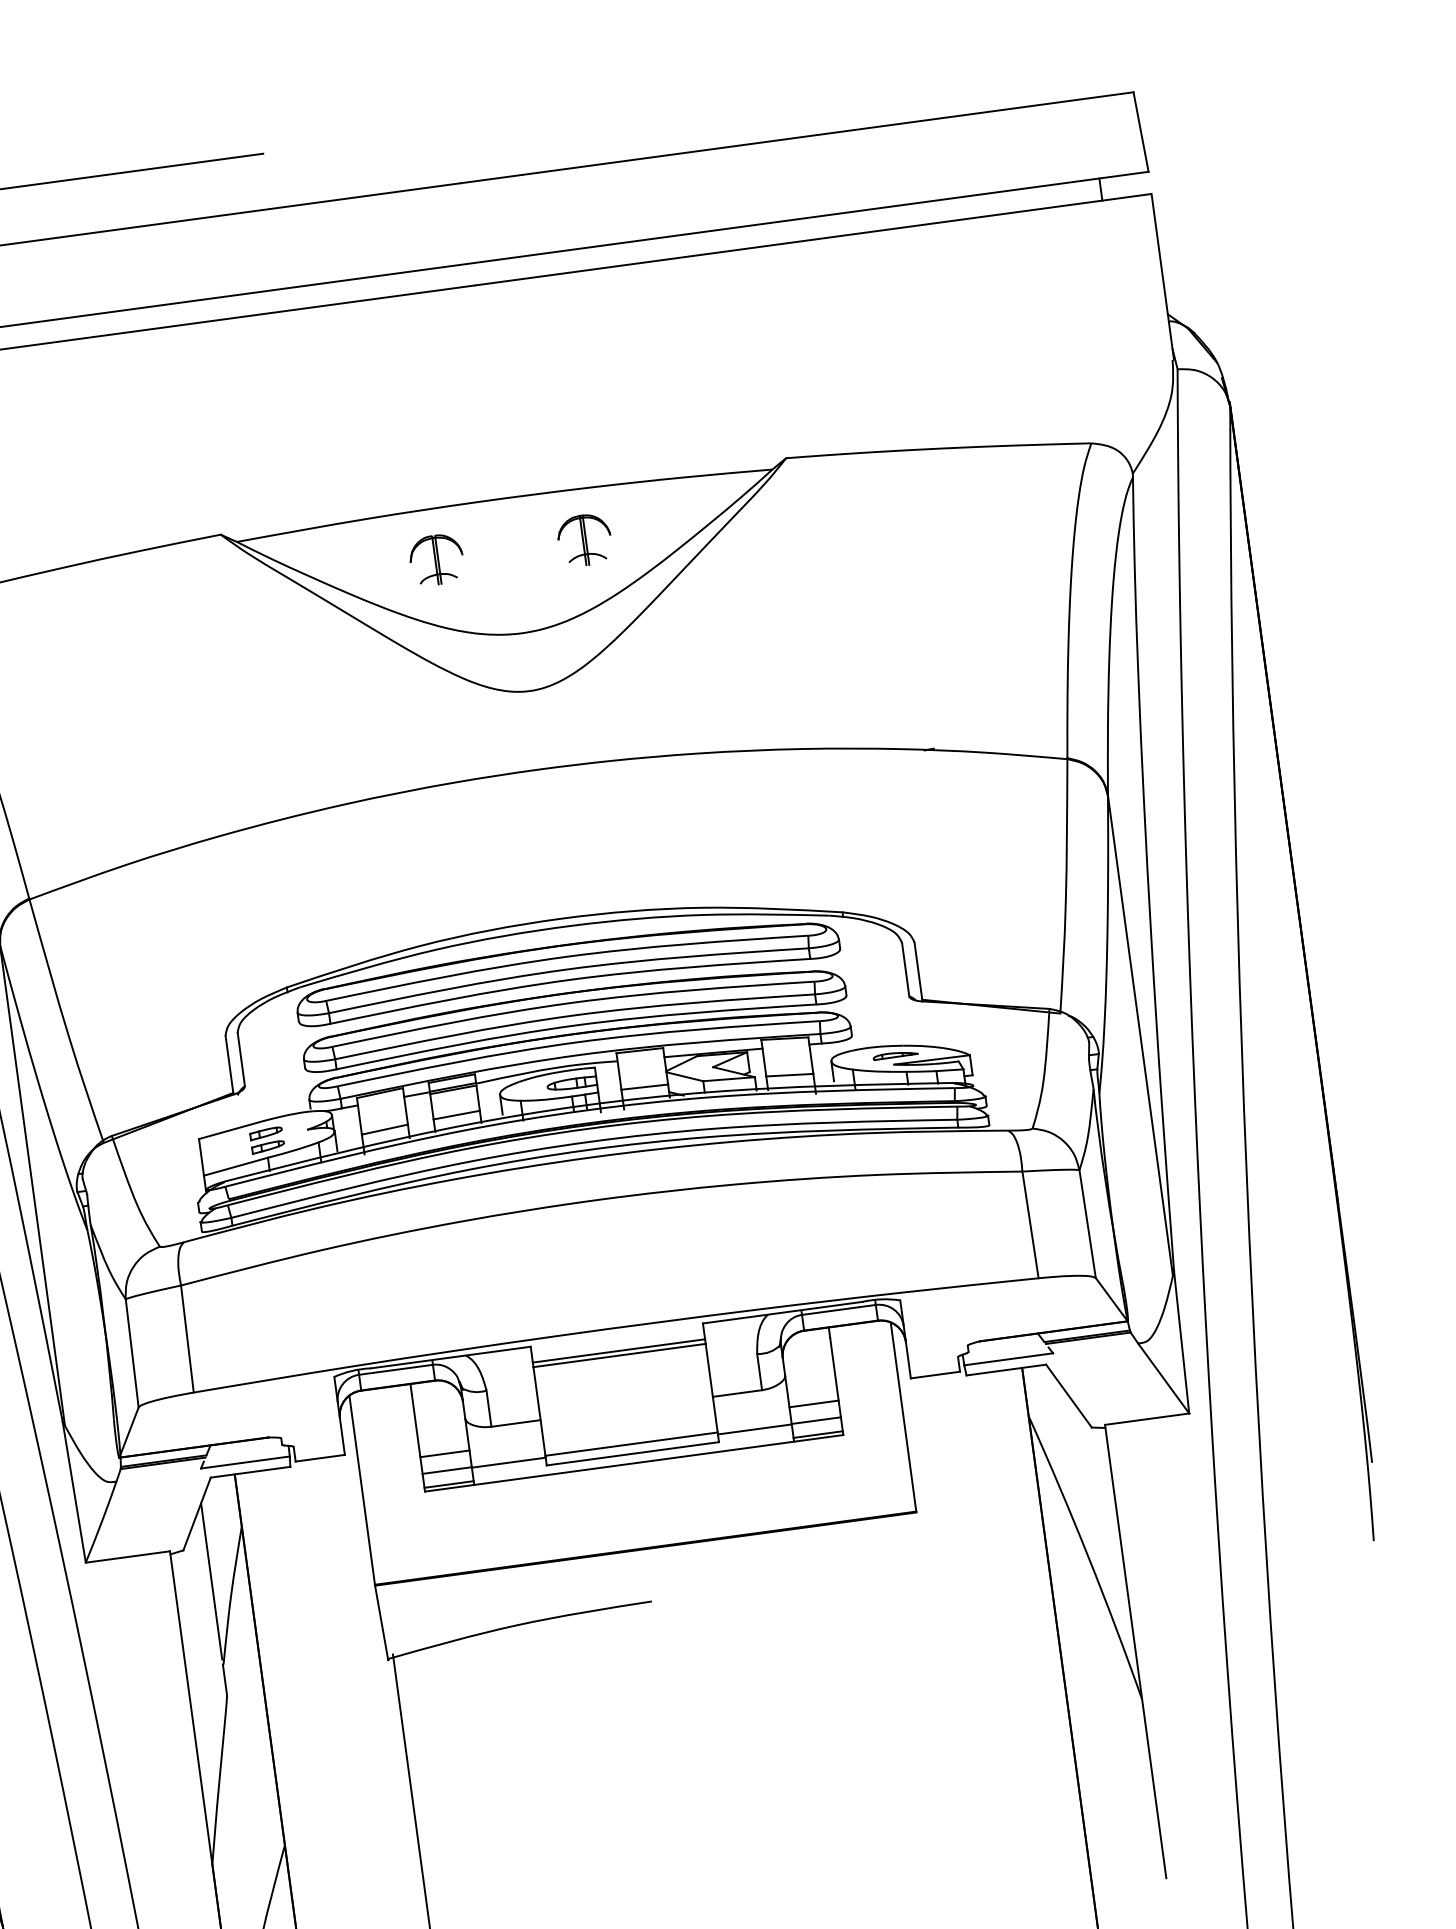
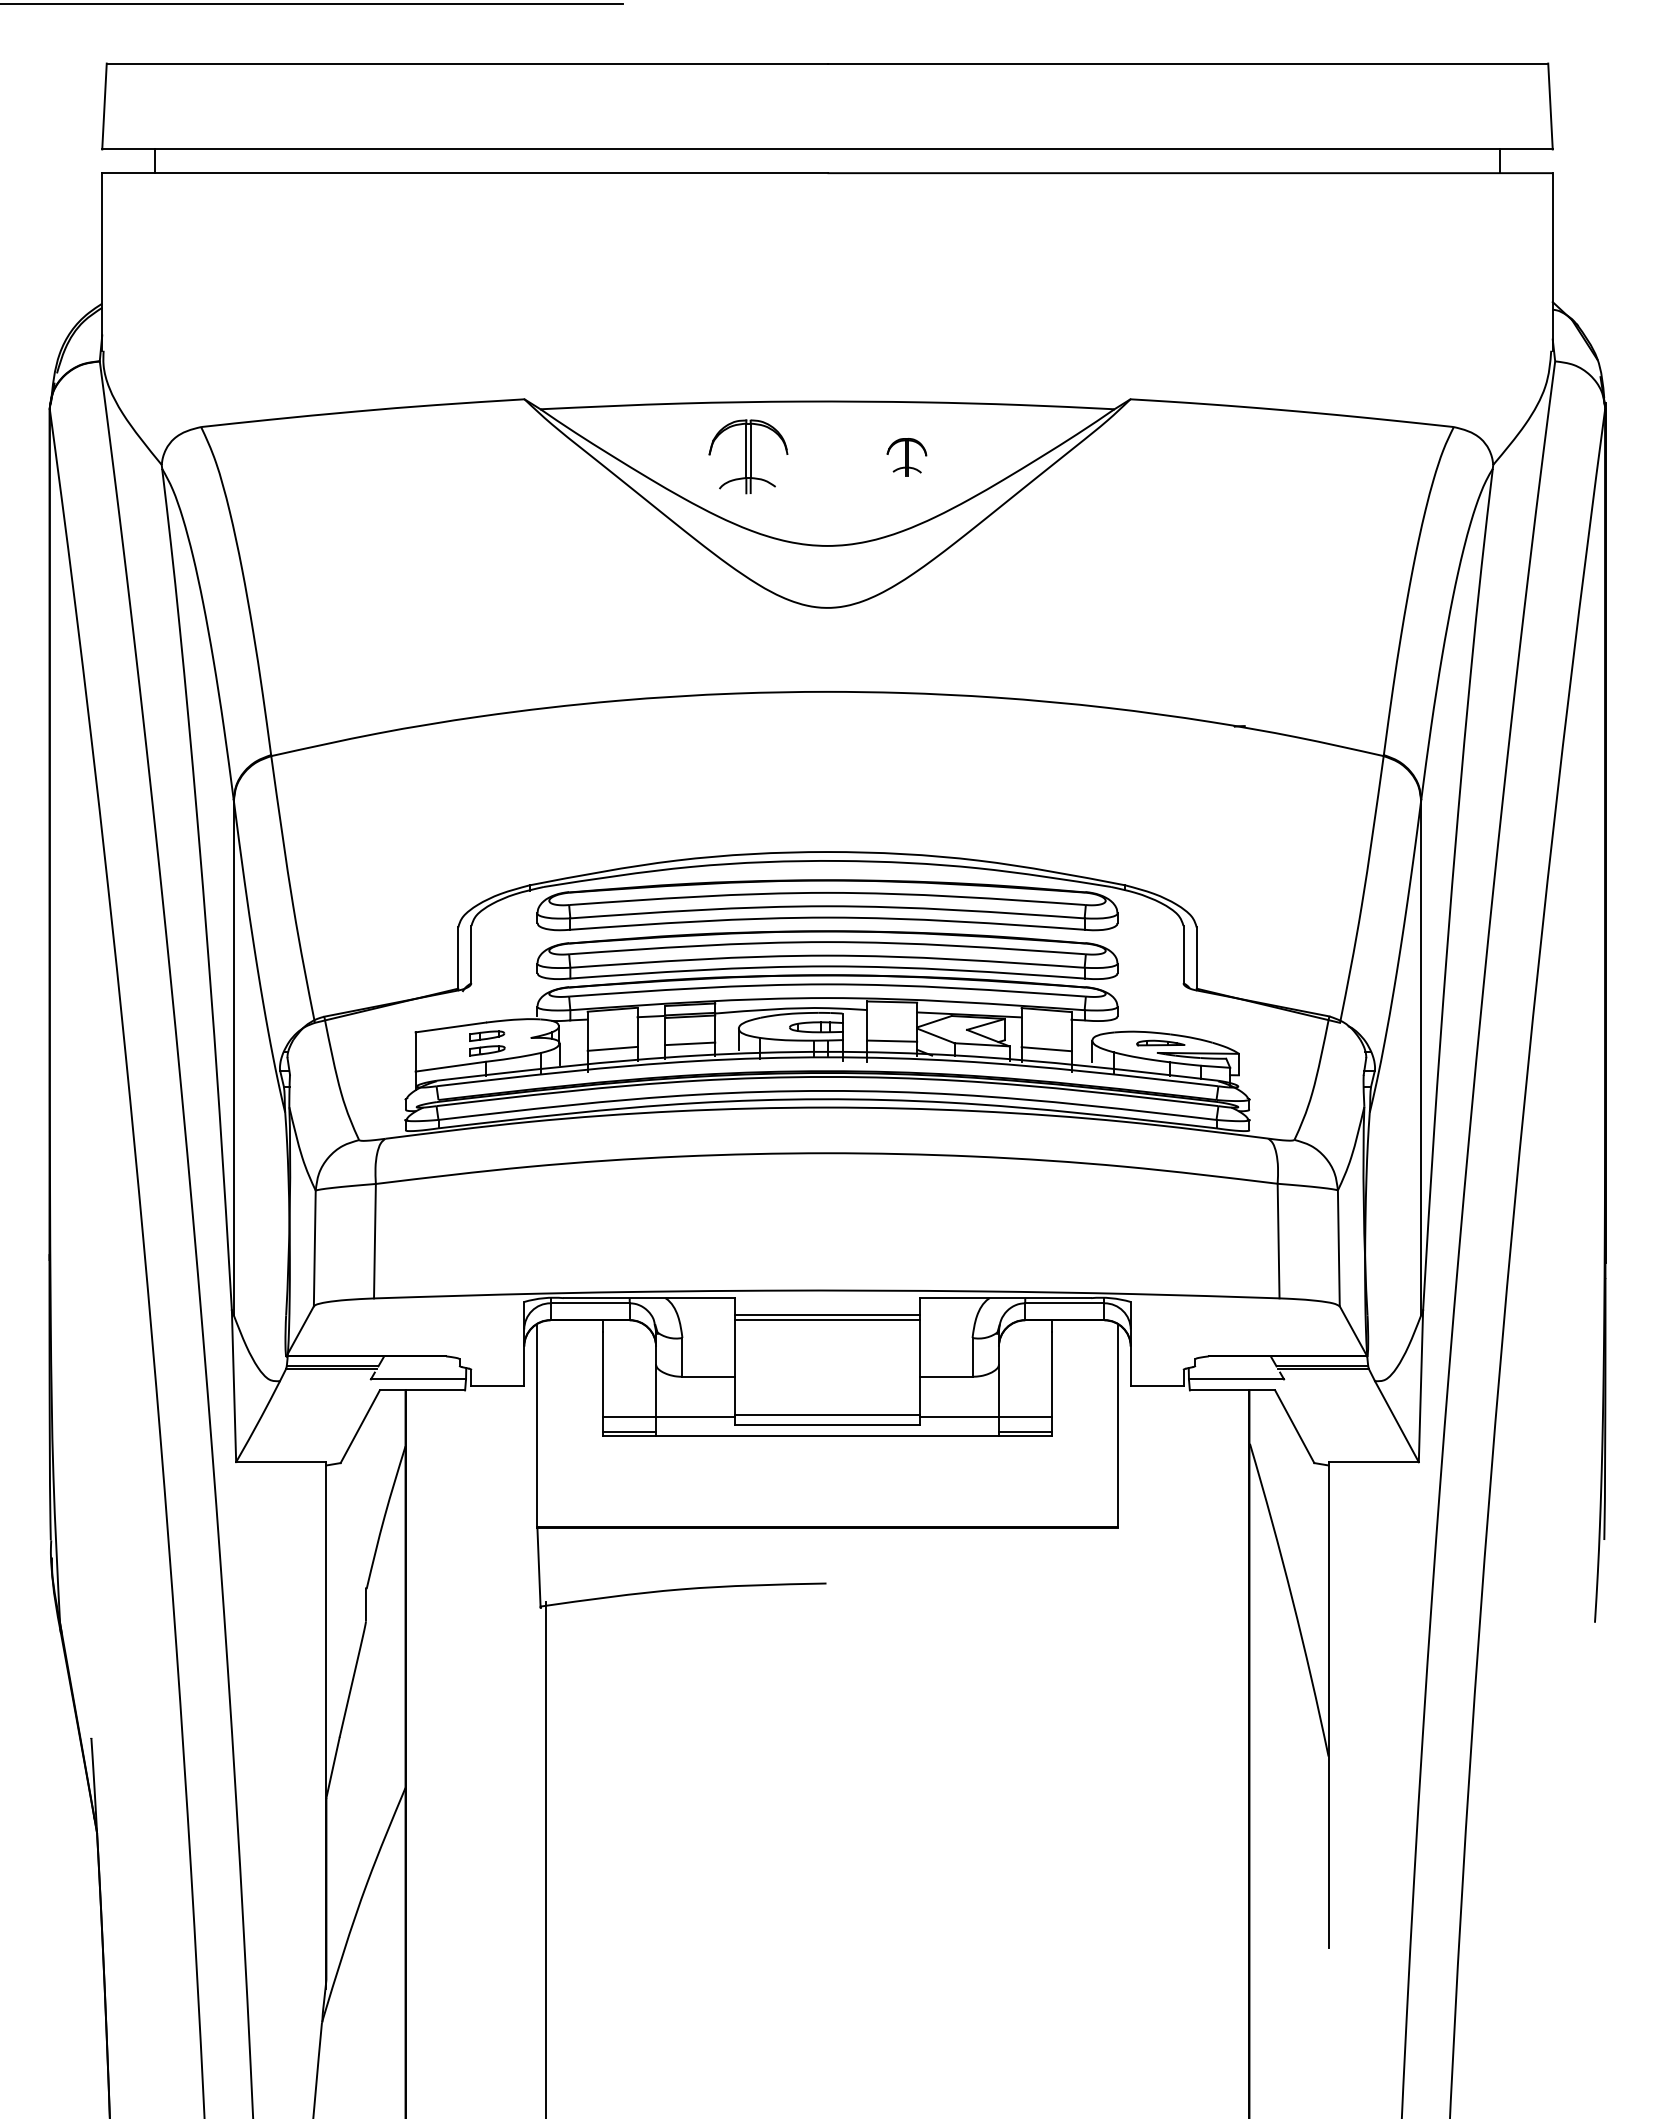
part: (584, 540) -> (906, 457), size x0.7
part: (436, 559) -> (747, 456), size x1.4
line: (813, 1403) -> (1024, 1398), removed
line: (444, 1453) -> (629, 1398), removed
line: (211, 1581) -> (365, 1499), removed

